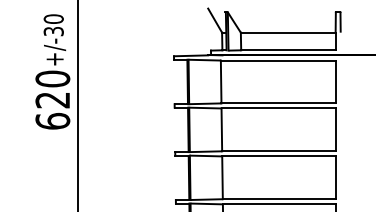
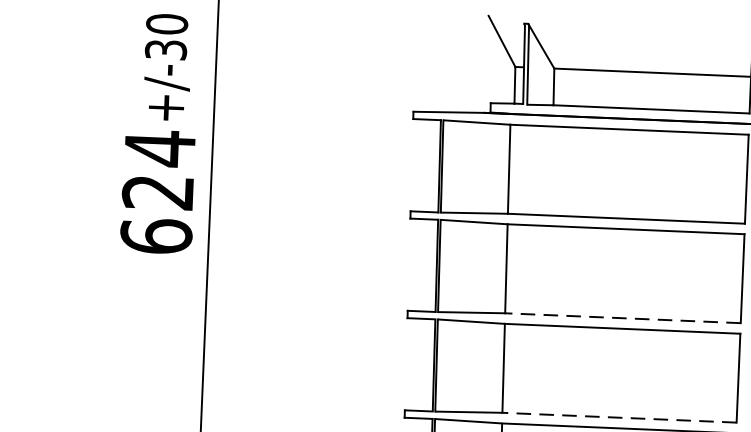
text: (52, 78) -> (159, 147), 620 -> 624
line: (278, 151) -> (622, 318), solid -> dashed
line: (278, 199) -> (617, 418), solid -> dashed

